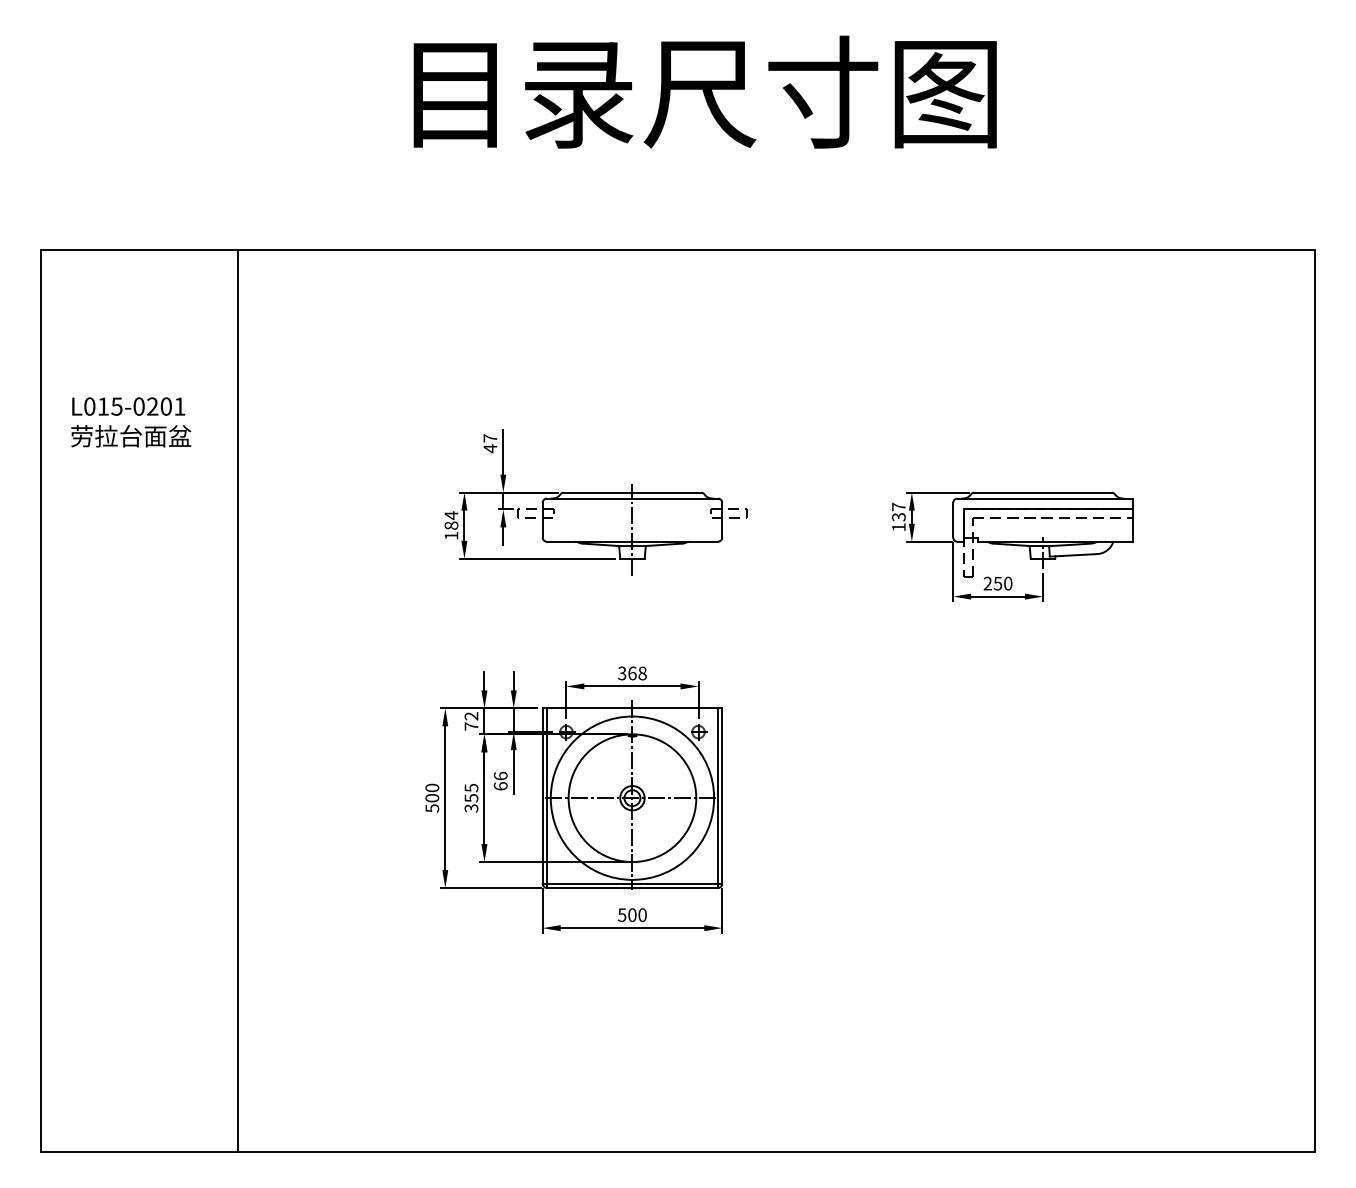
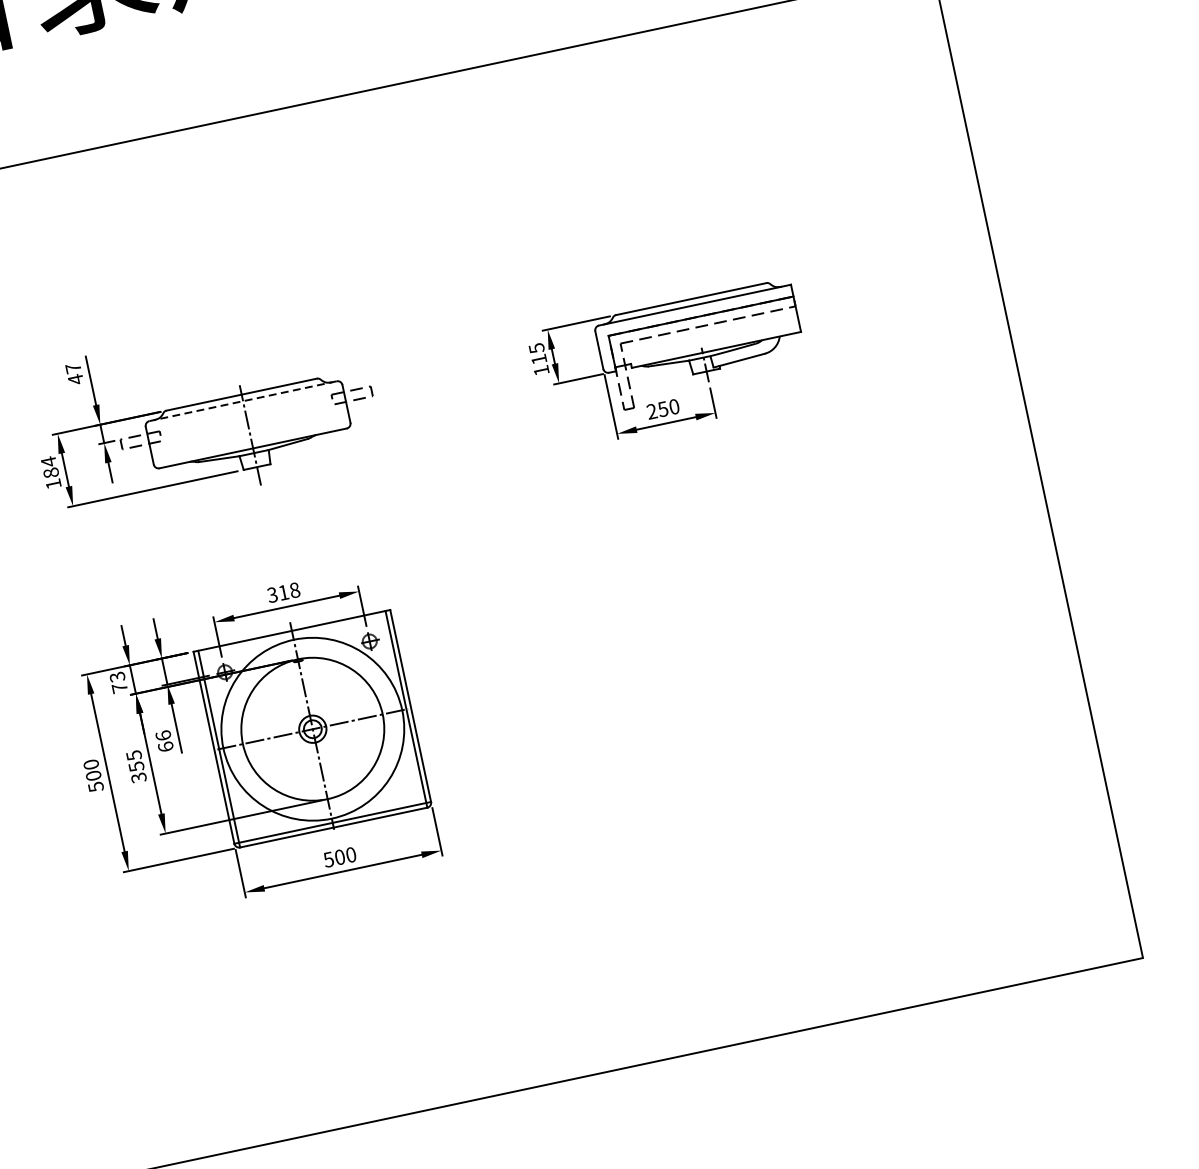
line: (631, 498) -> (242, 401), solid -> dashed
text: (898, 511) -> (537, 353), 137 -> 115
text: (632, 673) -> (283, 592), 368 -> 318
text: (471, 716) -> (117, 677), 72 -> 73

